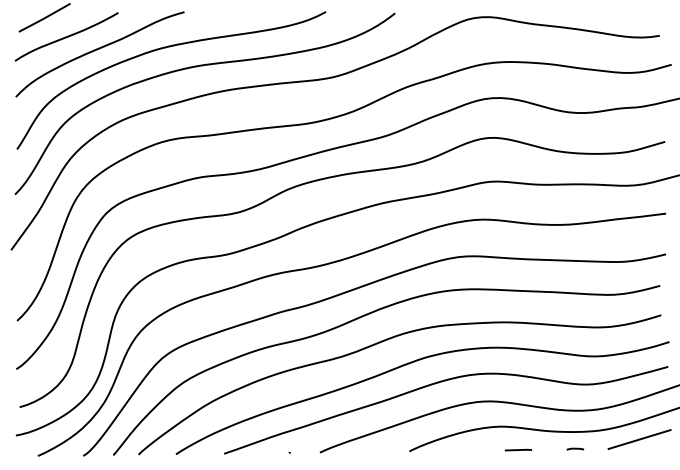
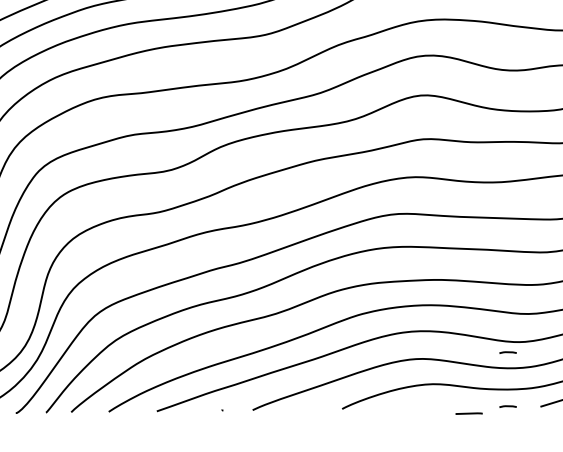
line: (574, 394) -> (507, 352), added
line: (517, 449) -> (468, 413), moved

